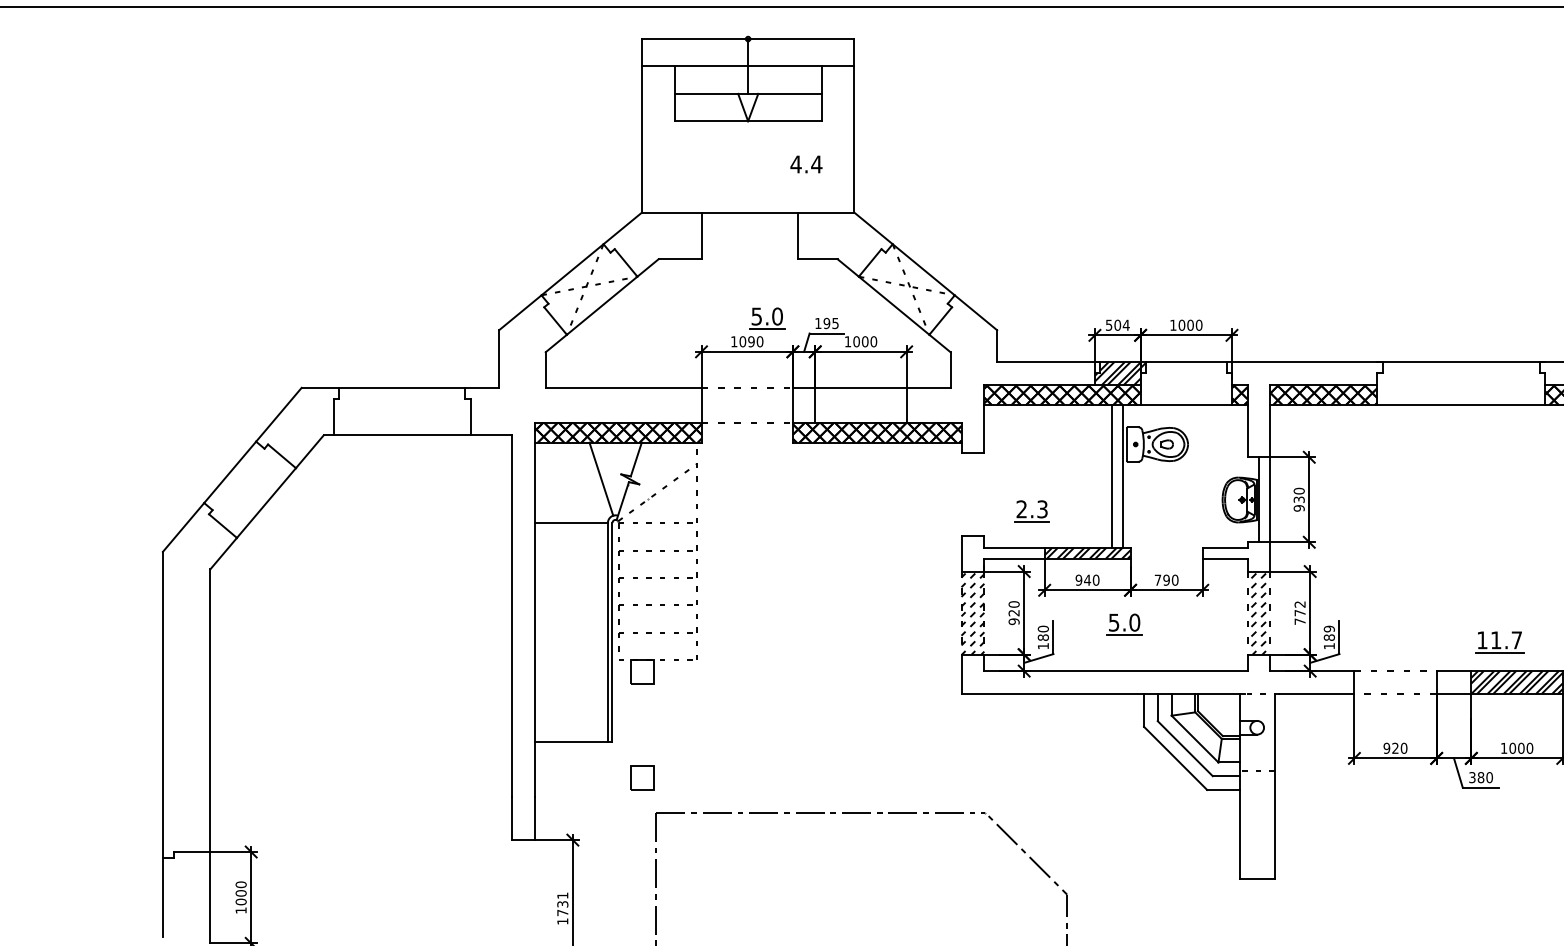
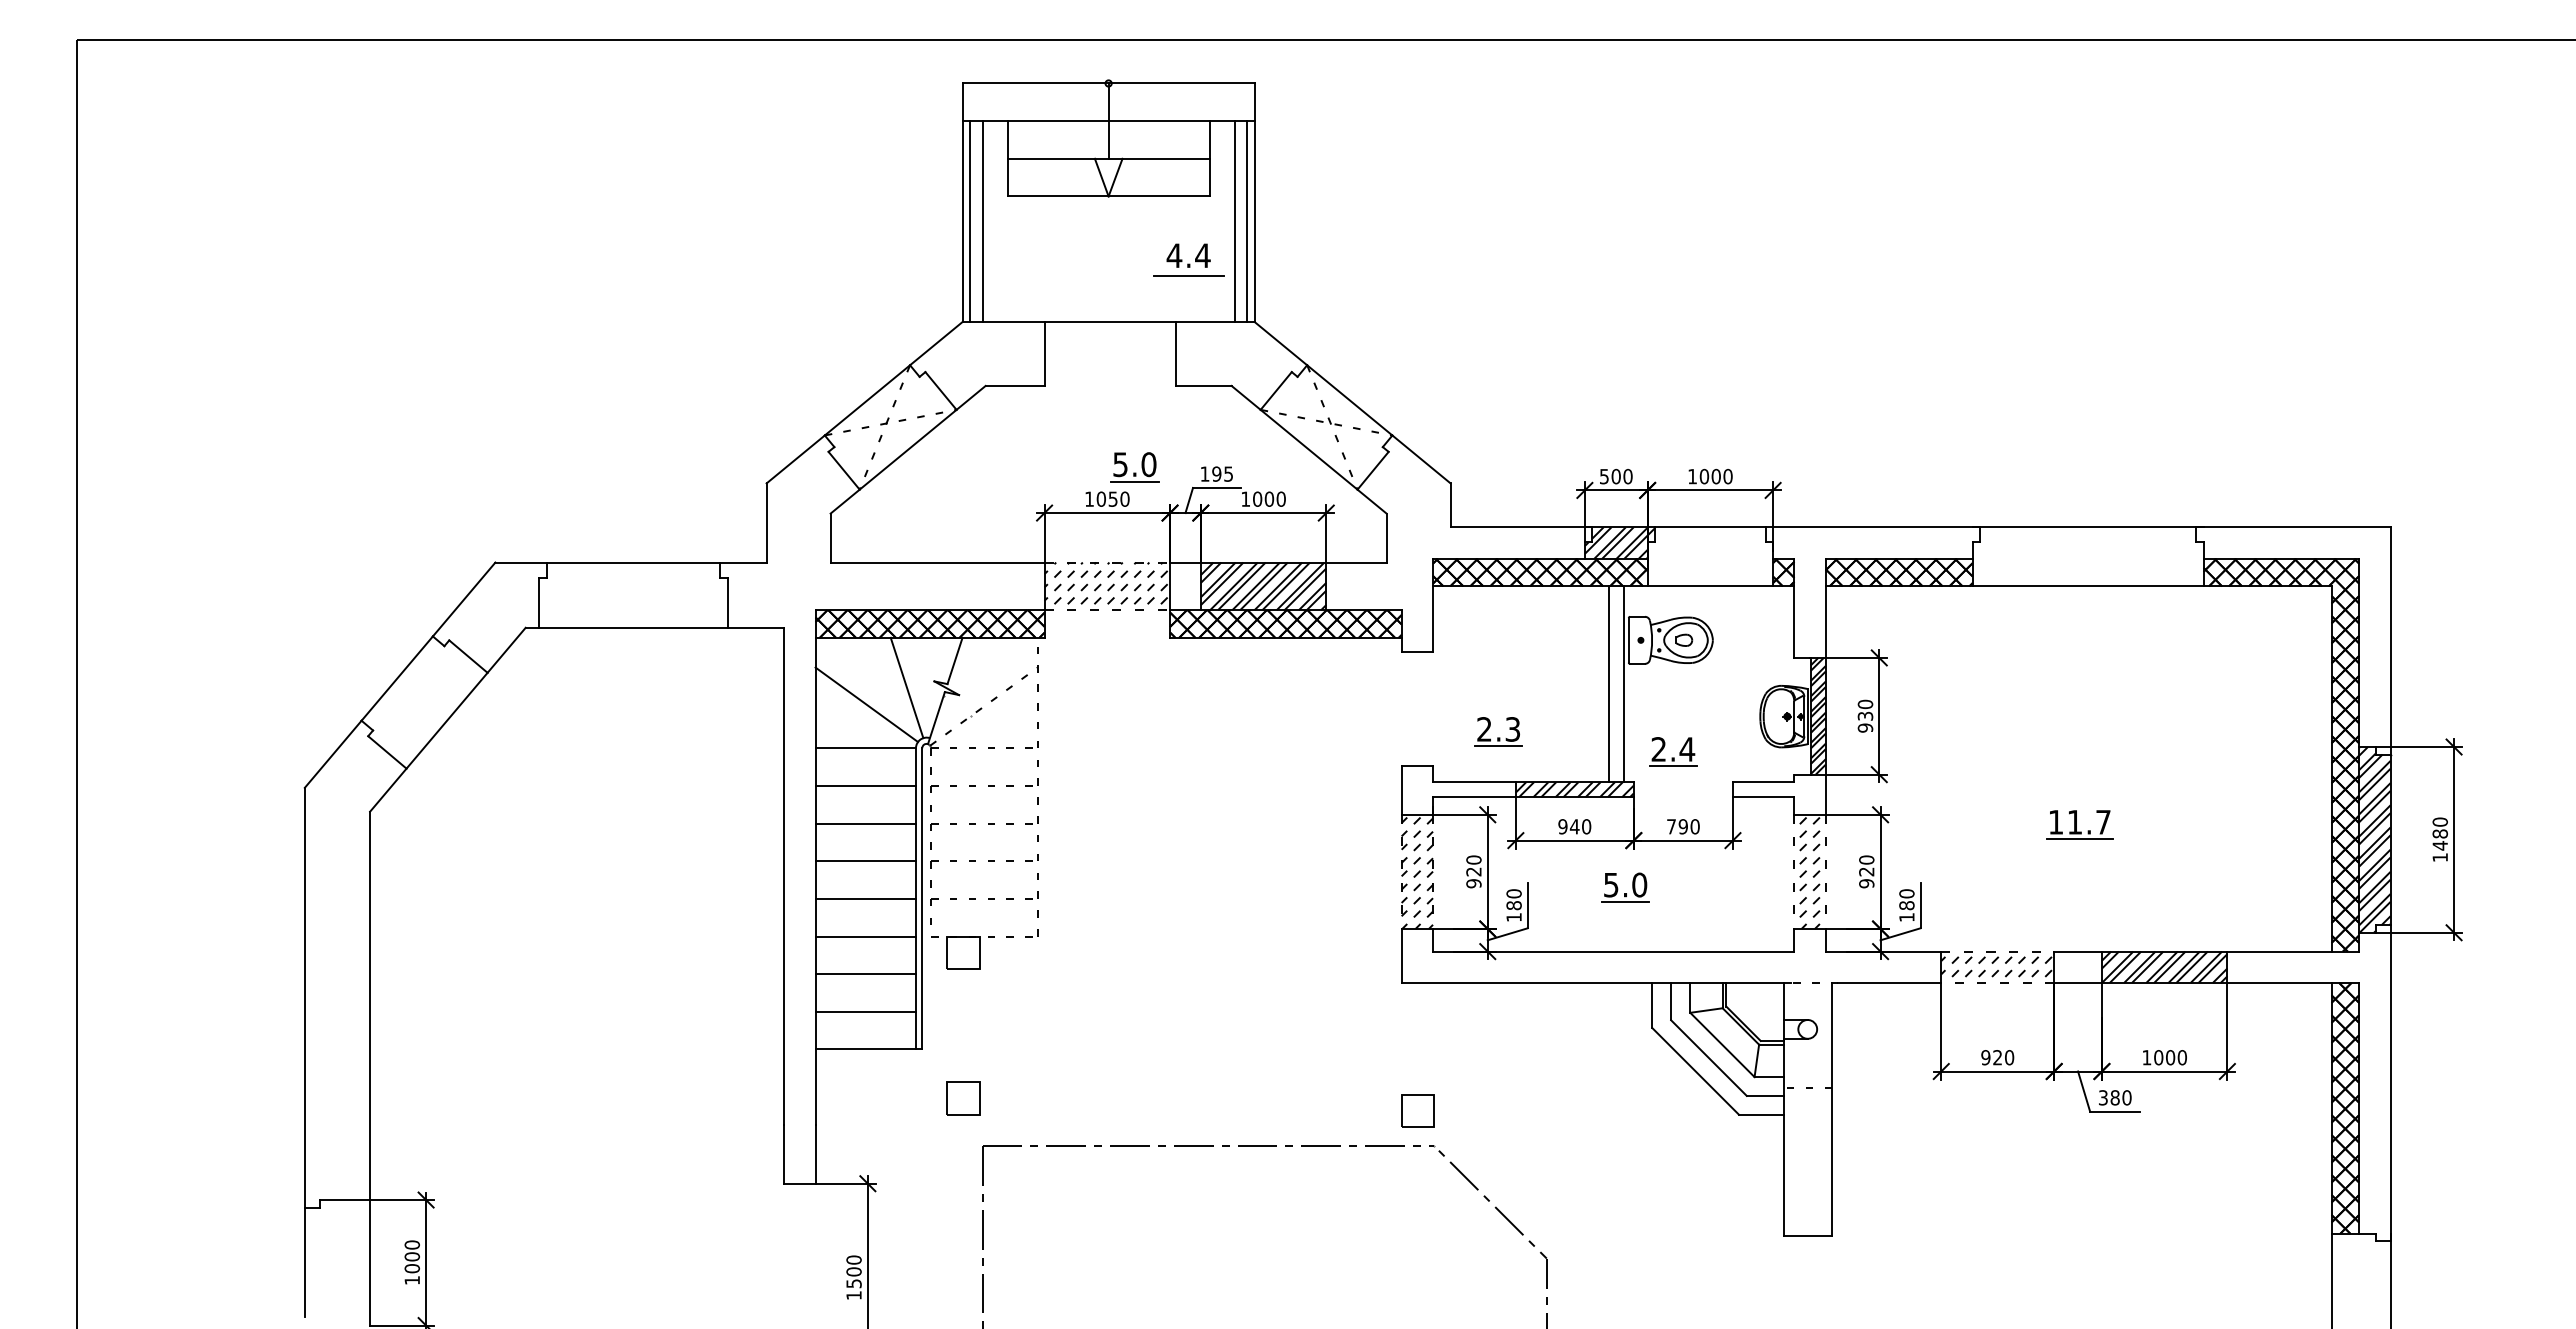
line: (647, 139) -> (970, 221), added
line: (656, 139) -> (982, 221), added
line: (839, 139) -> (1234, 221), added
line: (849, 139) -> (1247, 221), added
line: (806, 179) -> (1188, 276), added
text: (1125, 325) -> (1627, 476), 504 -> 500
text: (750, 341) -> (1112, 498), 1090 -> 1050
hatch: (745, 403) -> (1105, 583), added
hatch: (860, 405) -> (1263, 586), added
line: (571, 491) -> (866, 704), added
hatch: (1264, 499) -> (1817, 715), added
part: (1159, 525) -> (1673, 751), added
line: (571, 550) -> (865, 785), added
line: (571, 577) -> (865, 823), added
line: (571, 605) -> (865, 861), added
text: (1299, 612) -> (1866, 871), 772 -> 920
text: (1329, 628) -> (1906, 893), 189 -> 180
line: (571, 632) -> (865, 898), added
part: (1499, 641) -> (2079, 824), moved
line: (571, 660) -> (865, 936), added
hatch: (1394, 681) -> (1996, 966), added
line: (571, 687) -> (865, 974), added
line: (571, 714) -> (865, 1011), added
part: (973, 786) -> (1417, 1110), added
text: (562, 904) -> (853, 1271), 1731 -> 1500

